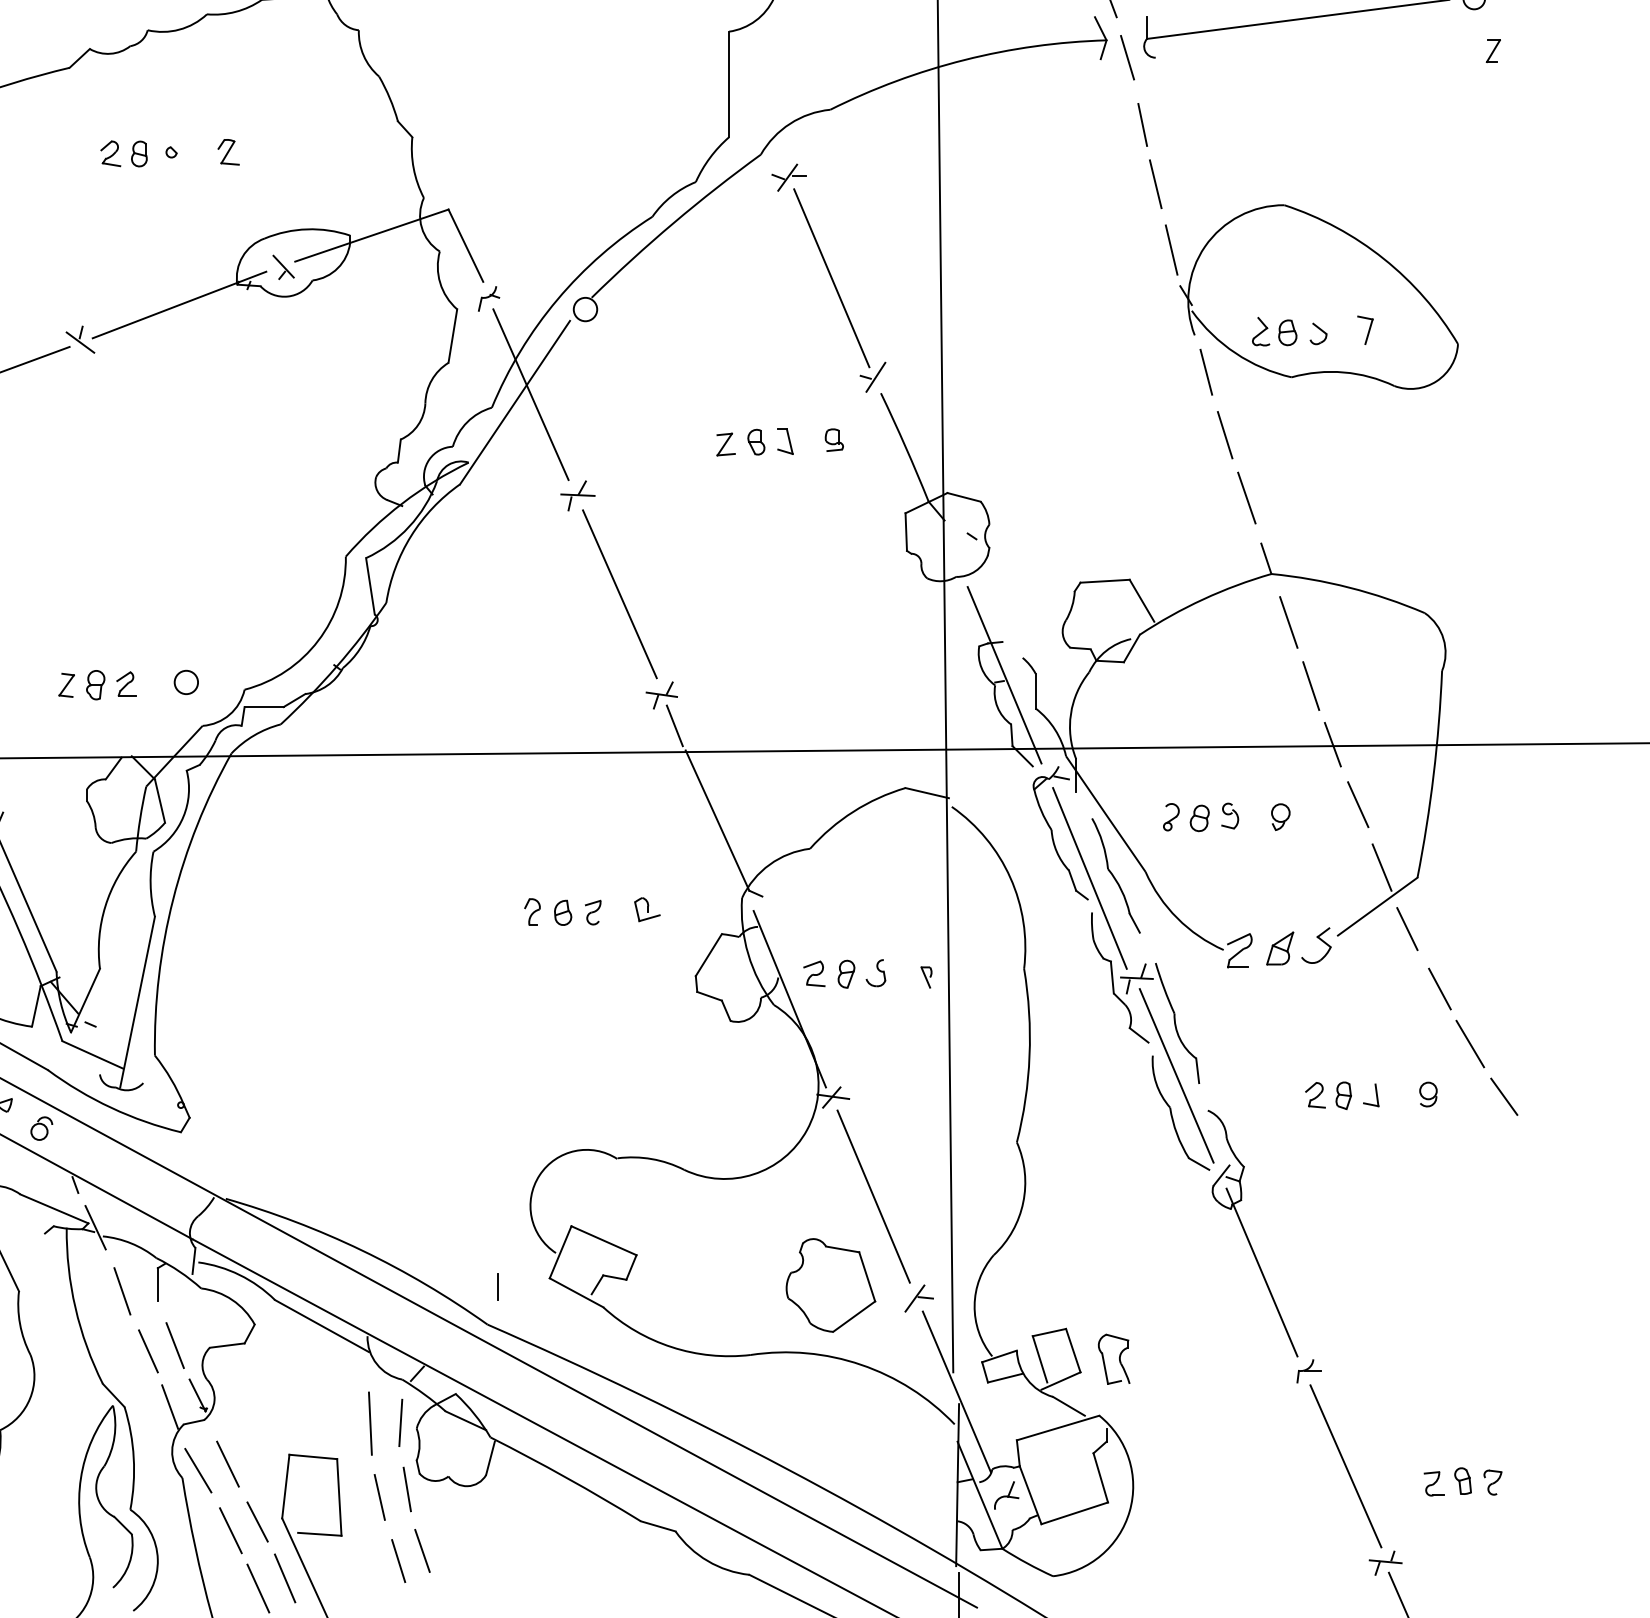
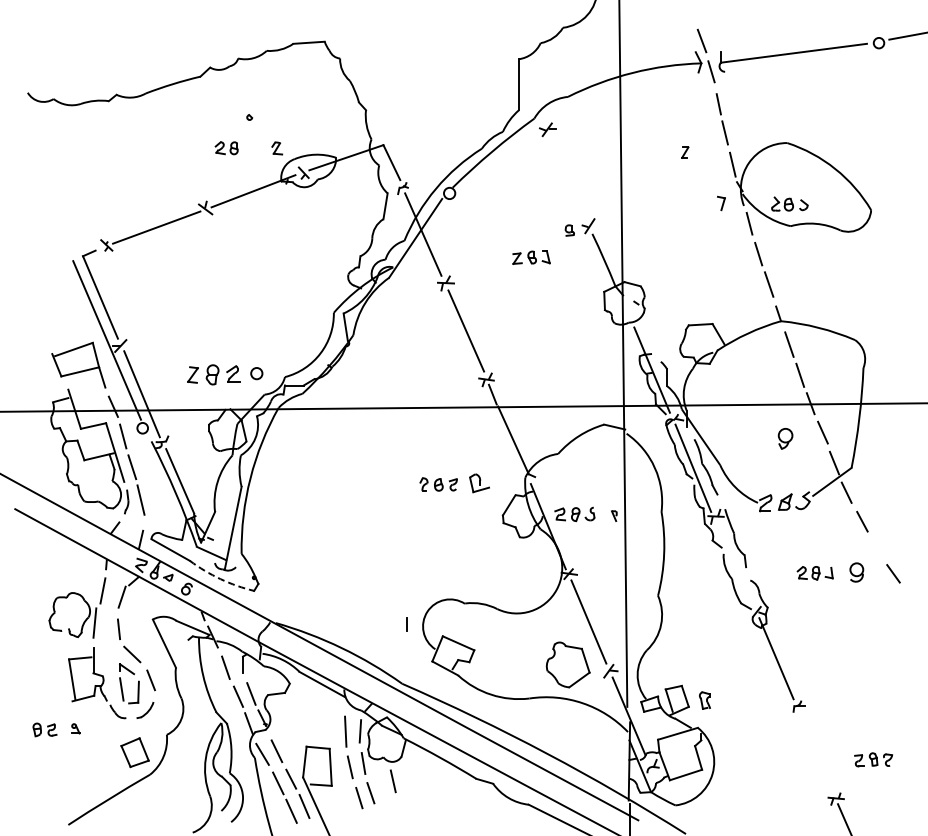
part: (1493, 50) -> (685, 152), moved
part: (229, 152) -> (277, 148), moved
part: (123, 154) -> (226, 148), moved
line: (831, 278) -> (568, 178), removed
part: (1365, 330) -> (721, 203), moved
part: (833, 440) -> (569, 230), moved
part: (96, 684) -> (213, 374), size x1.4
part: (1199, 816) -> (746, 438), removed
part: (1280, 816) -> (785, 438), size x1.6
part: (647, 909) -> (479, 483), size x1.6
line: (1469, 1044) -> (876, 548), removed
line: (1177, 1075) -> (735, 563), removed
part: (1427, 1094) -> (856, 572), size x1.6
arc: (111, 1108) -> (220, 579), solid -> dashed
line: (496, 1286) -> (406, 624), moved
part: (1113, 1359) -> (704, 700), size x0.7
line: (1344, 1466) -> (816, 752), removed
line: (467, 1526) -> (392, 781), added

